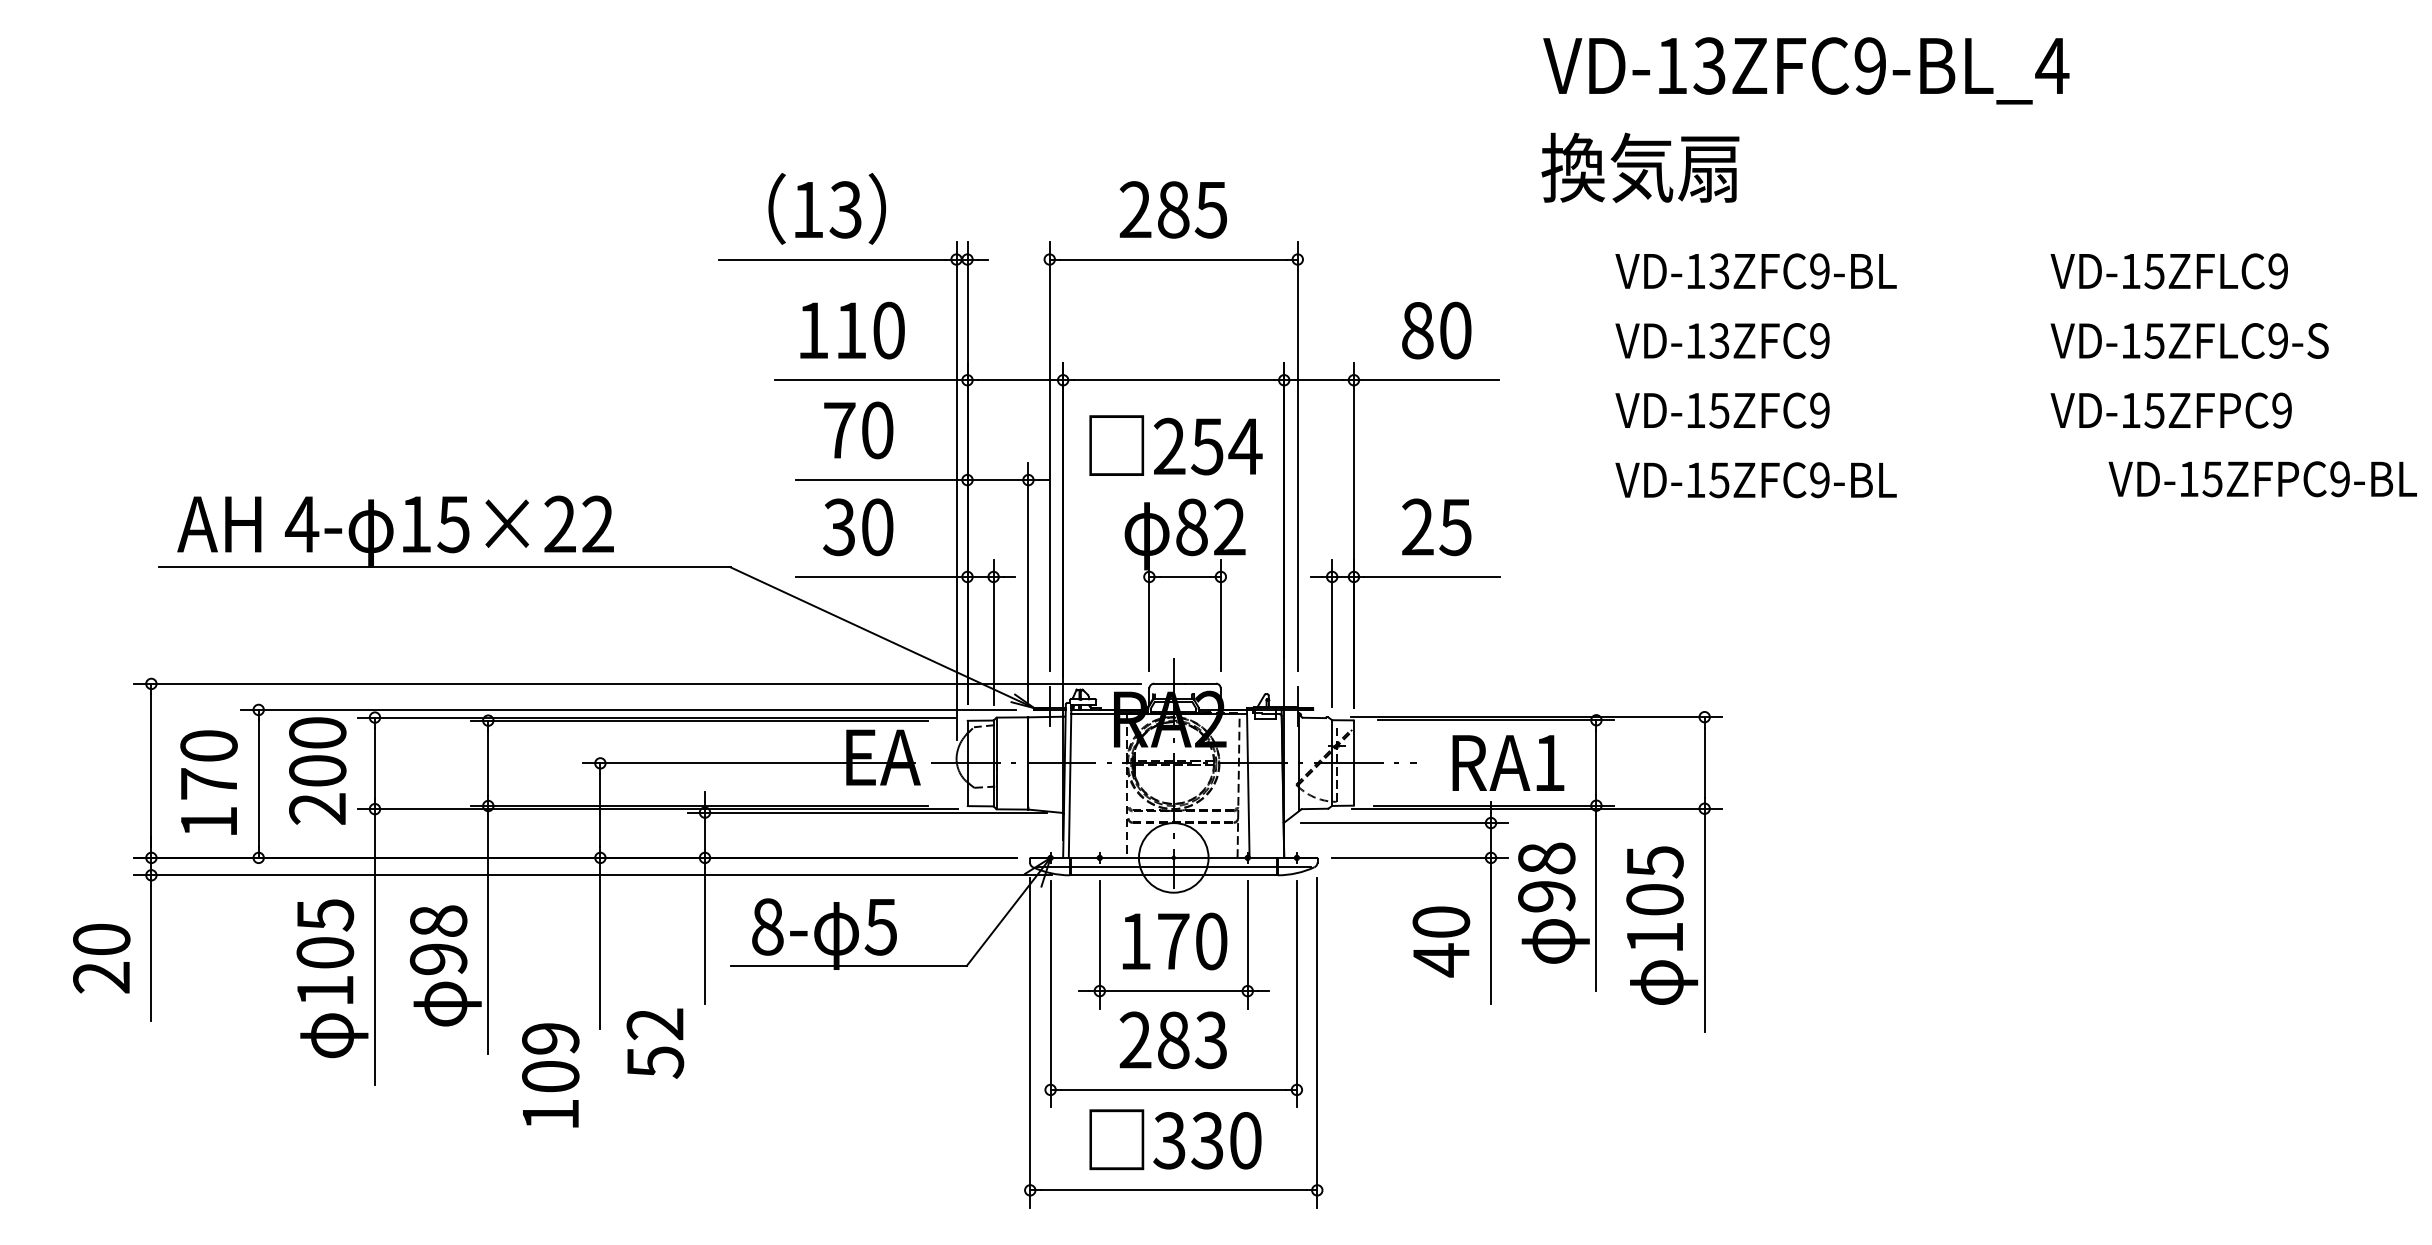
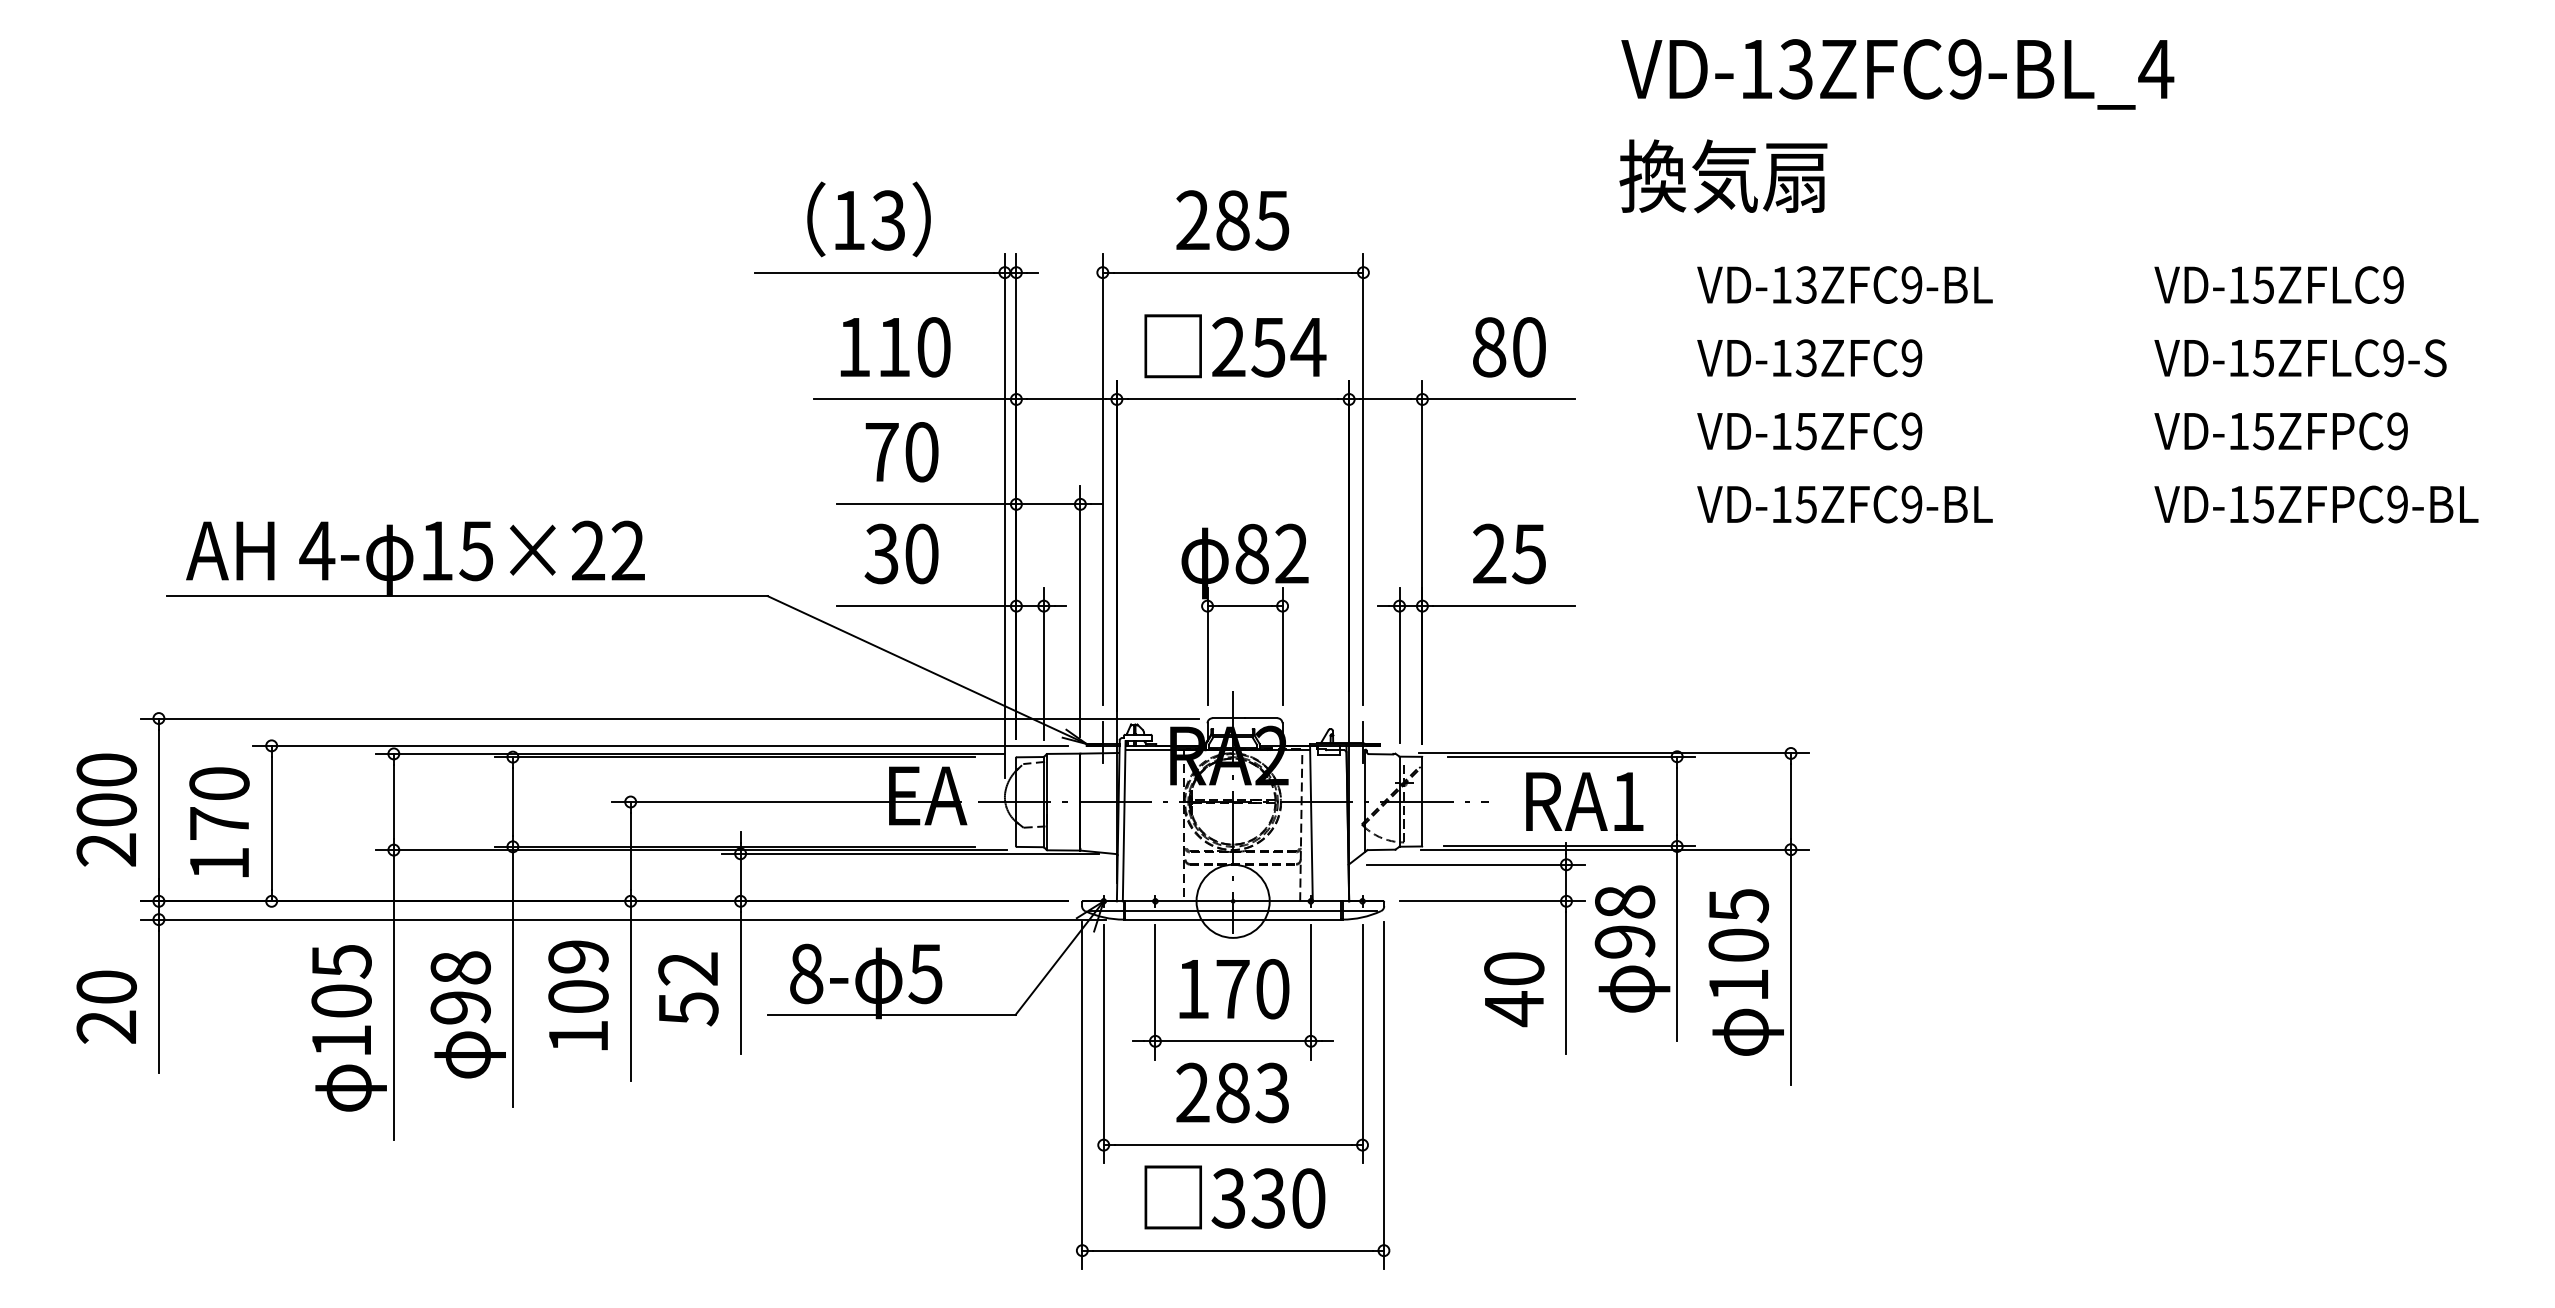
text: (1175, 445) -> (1234, 346), moved
text: (2262, 479) -> (2316, 504), moved
text: (317, 770) -> (106, 809), moved
text: (655, 1043) -> (688, 989), moved
text: (550, 1075) -> (578, 995), moved

